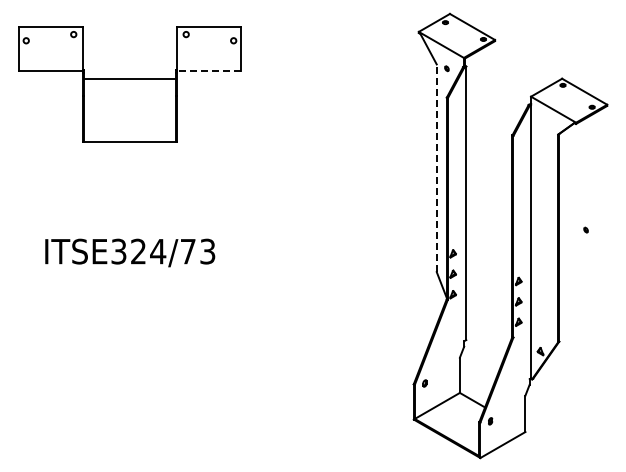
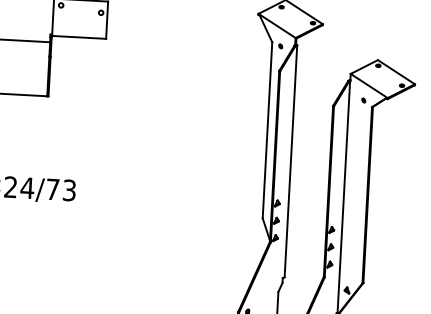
line: (209, 71) -> (79, 37), dashed -> solid
line: (436, 168) -> (267, 130), dashed -> solid
part: (585, 229) -> (363, 99), moved

